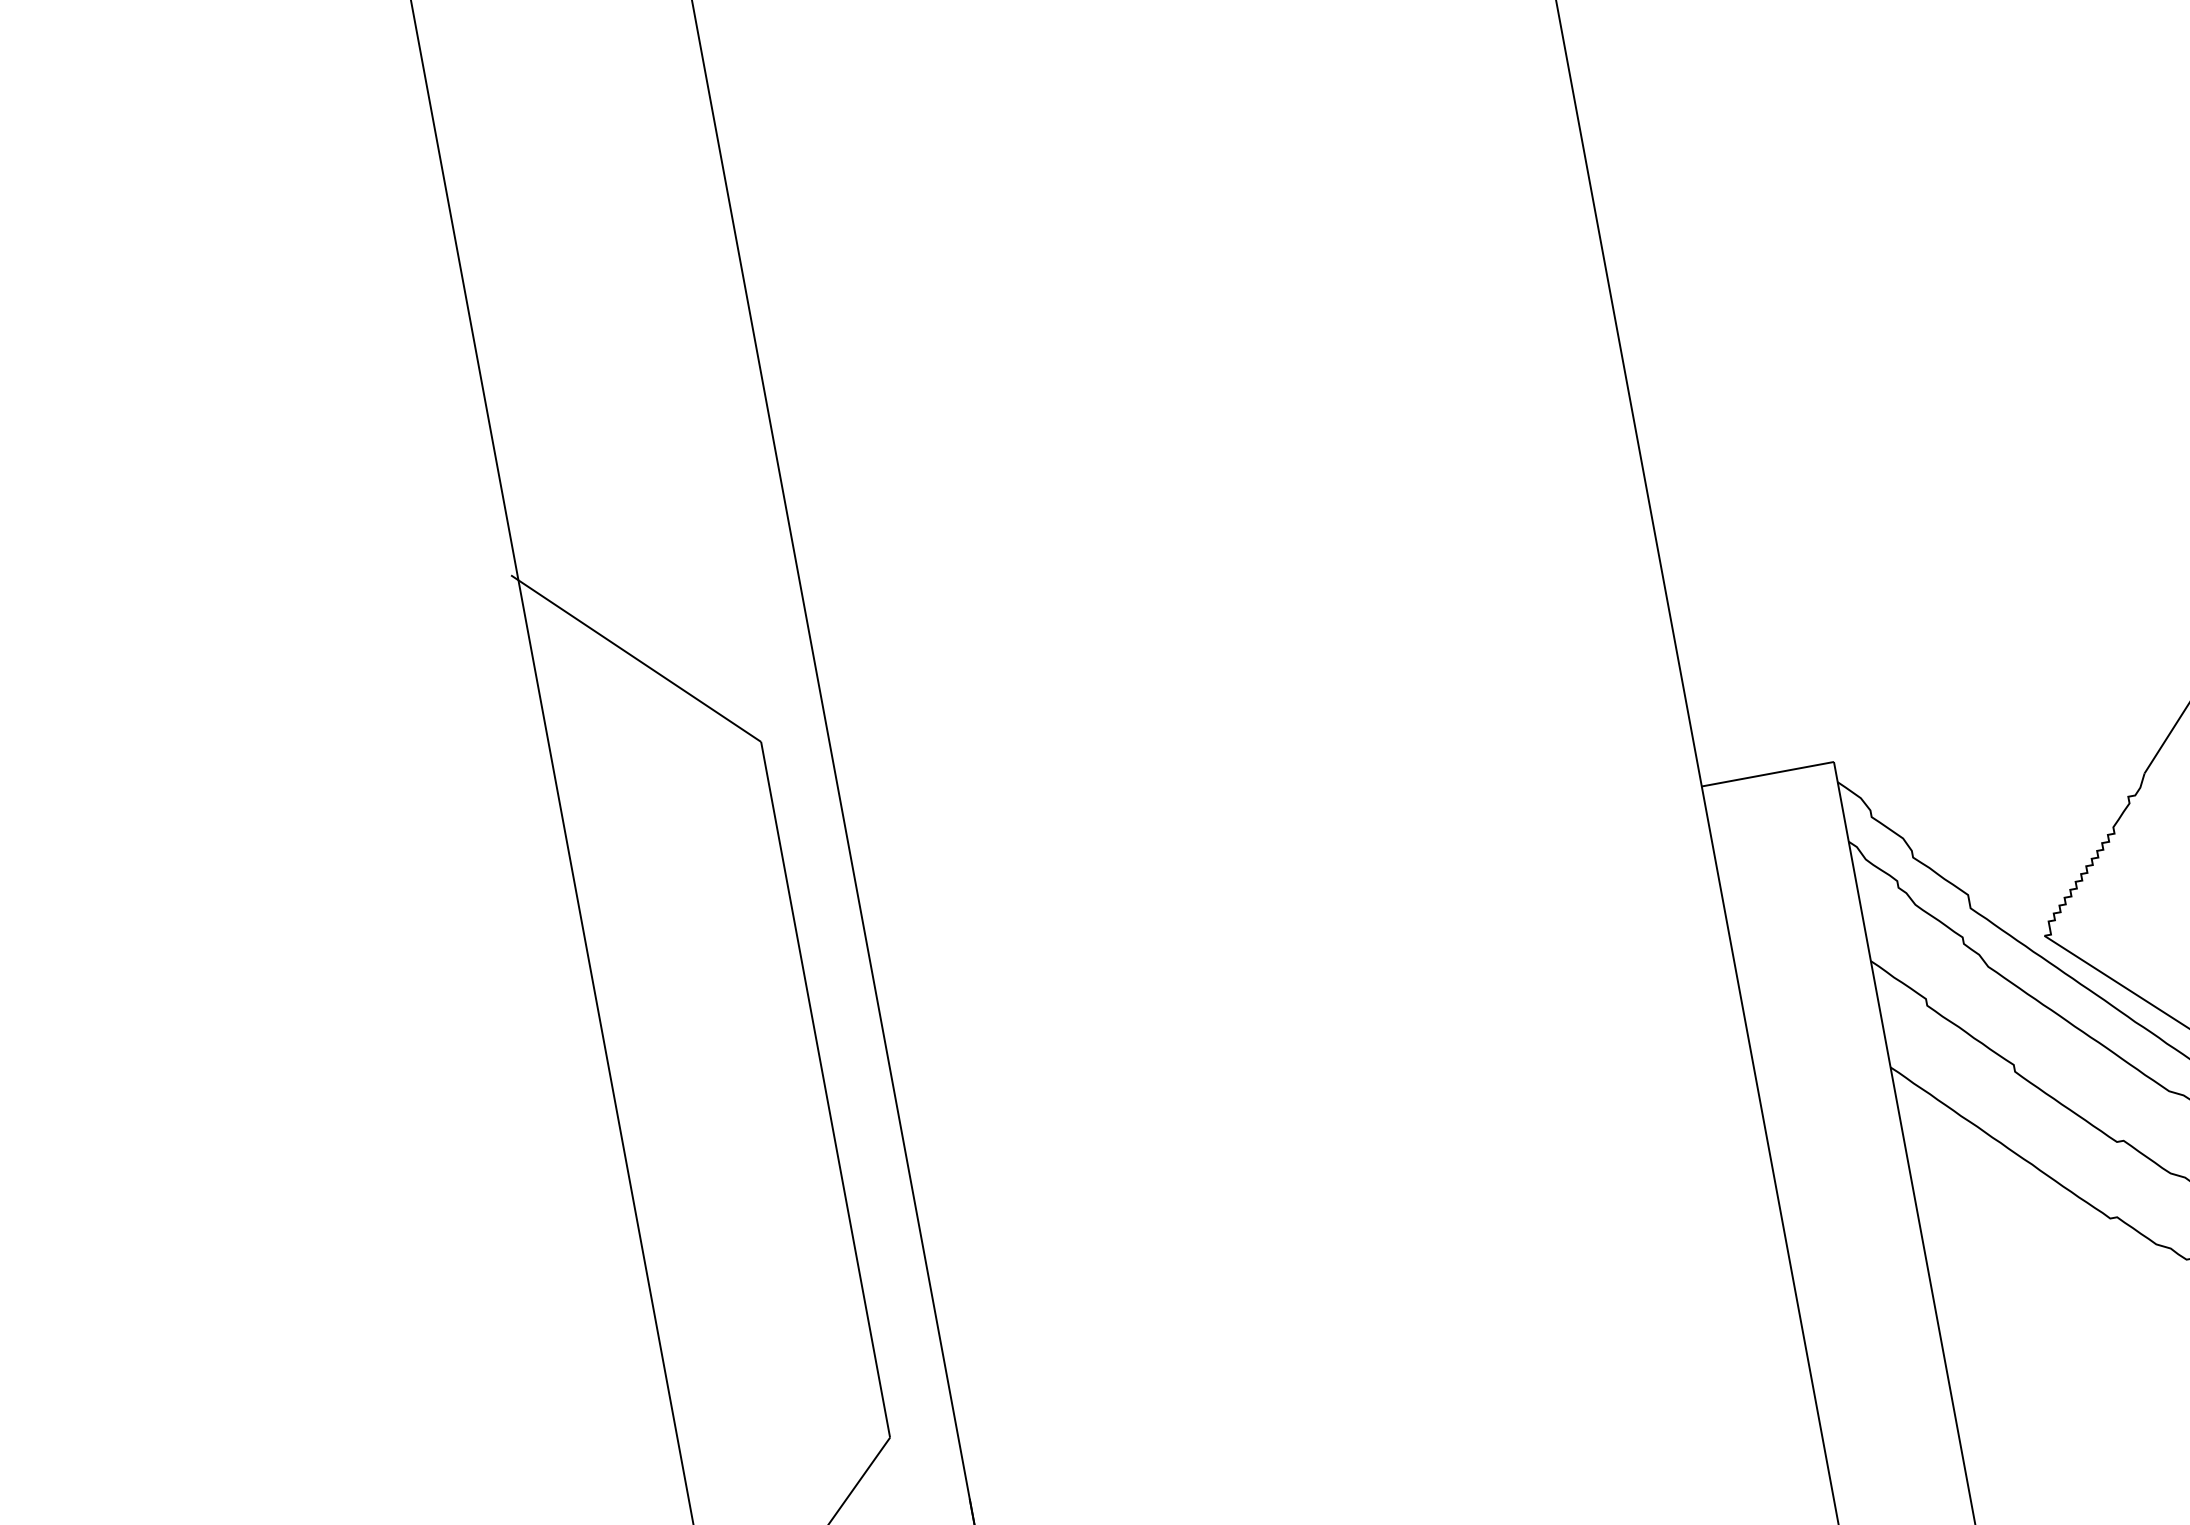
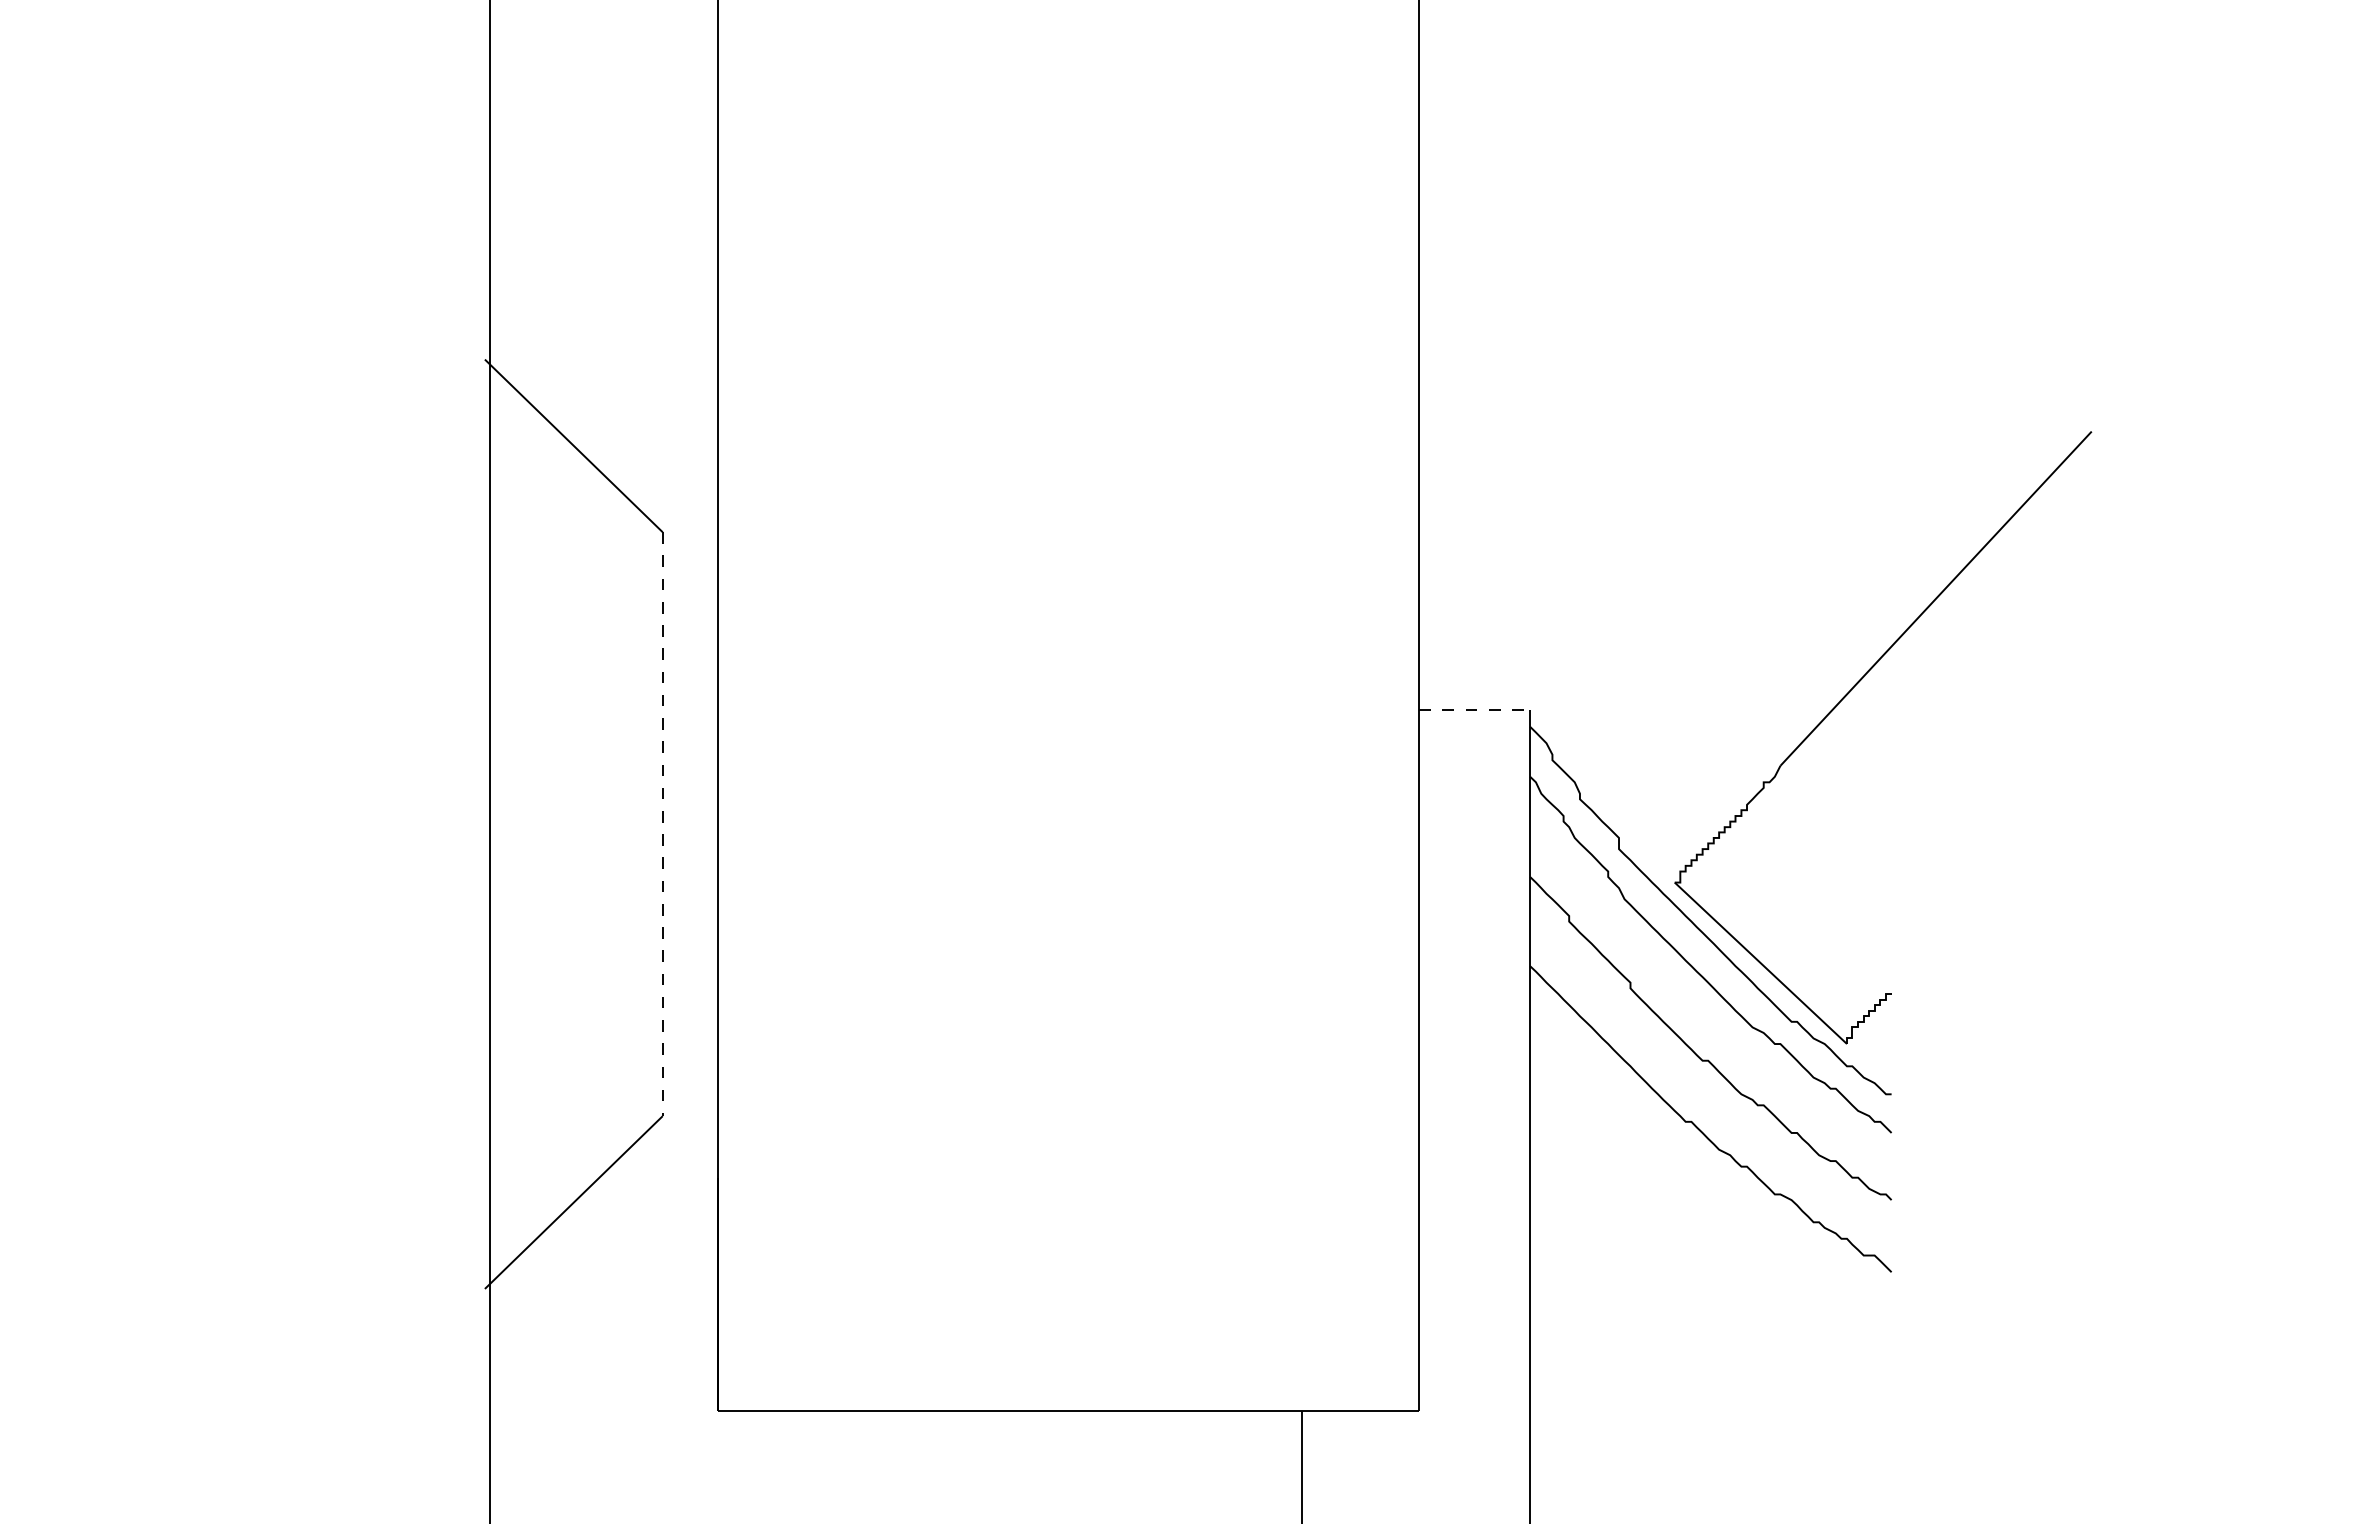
line: (1768, 773) -> (1475, 709), solid -> dashed
line: (825, 1090) -> (662, 824), solid -> dashed

